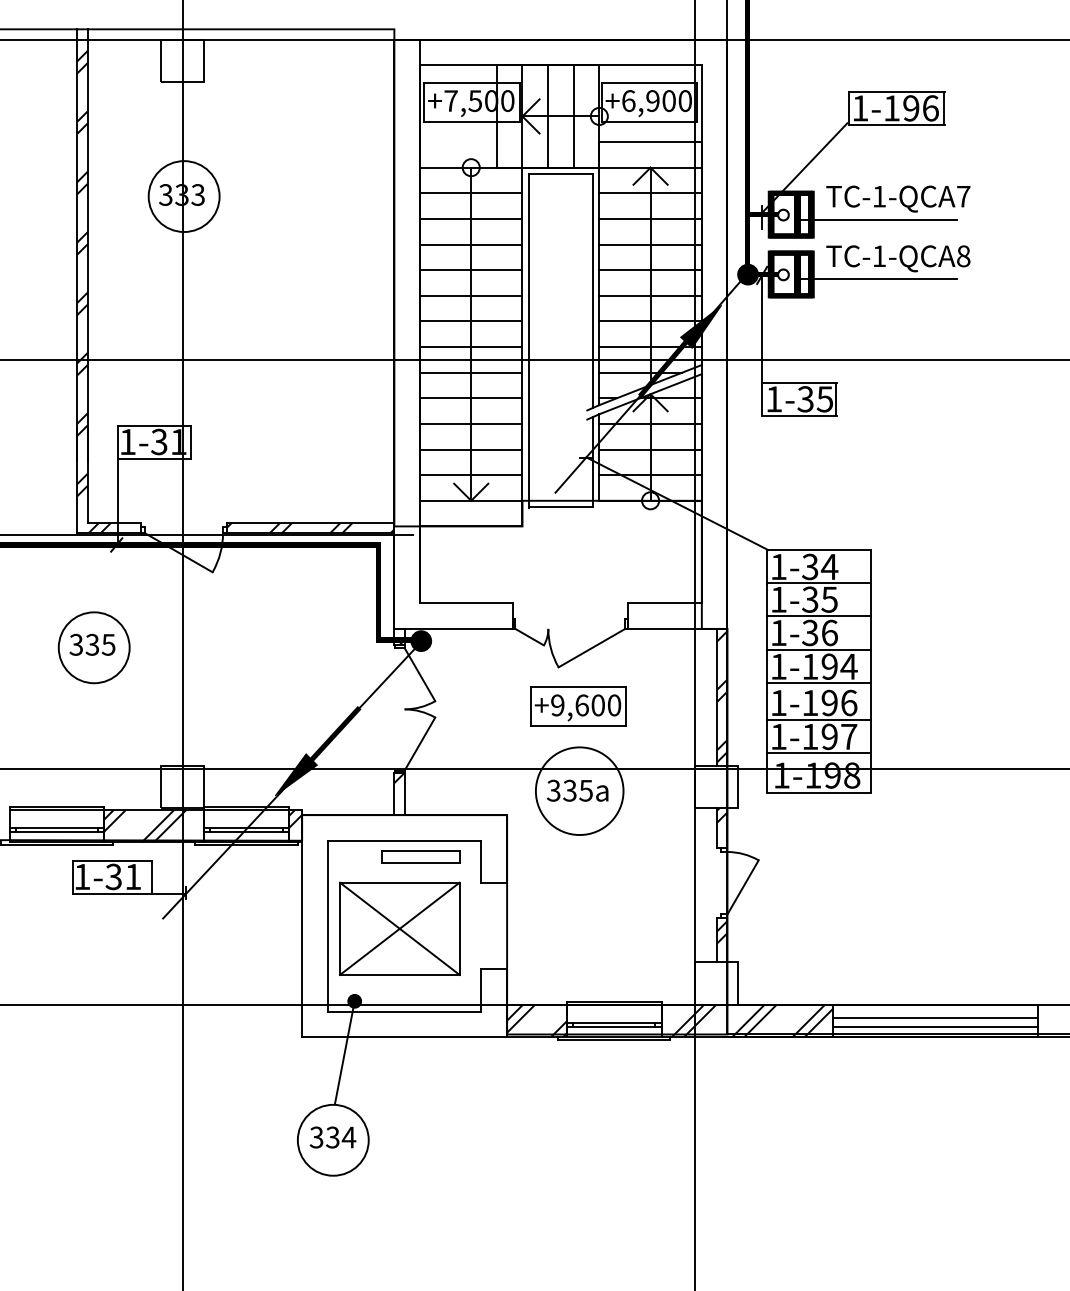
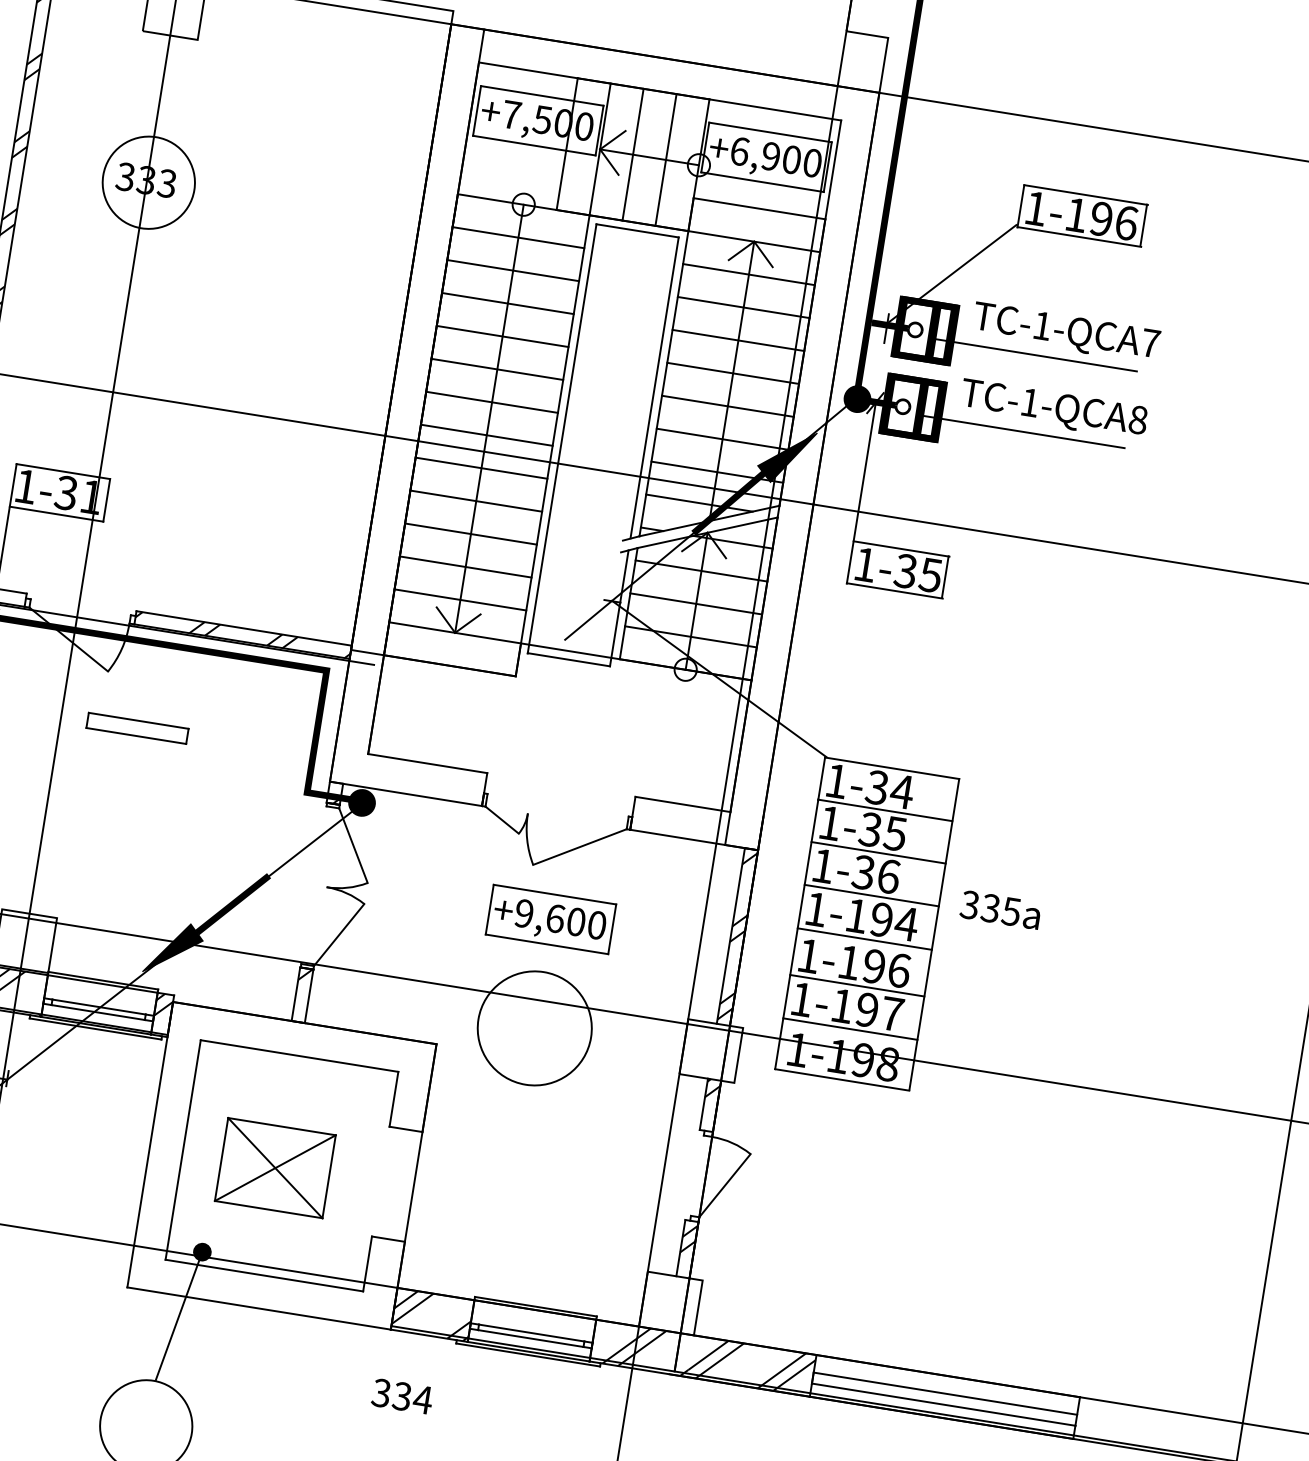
text: (577, 790) -> (1000, 909), moved
part: (420, 856) -> (137, 727), moved
part: (399, 928) -> (274, 1167), size x0.7
text: (332, 1137) -> (401, 1396), moved

